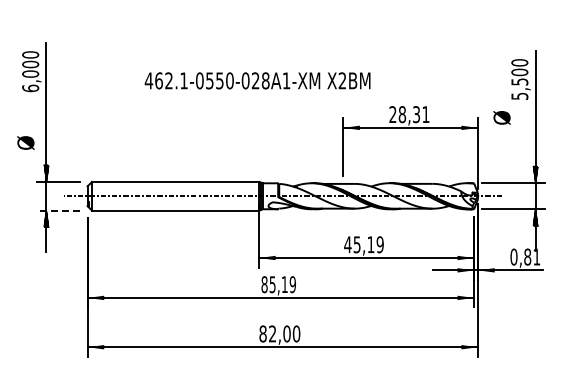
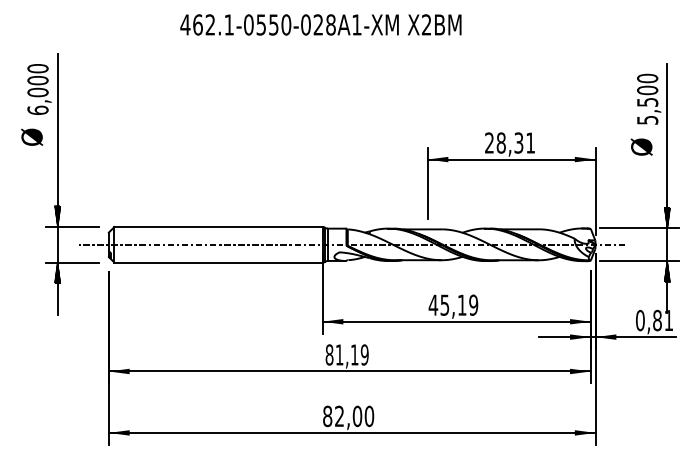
text: (257, 80) -> (320, 24), moved
text: (501, 117) -> (641, 146), moved
text: (25, 142) -> (31, 136), moved
line: (58, 210) -> (72, 262), dashed -> solid
text: (272, 284) -> (339, 354), 85,19 -> 81,19

